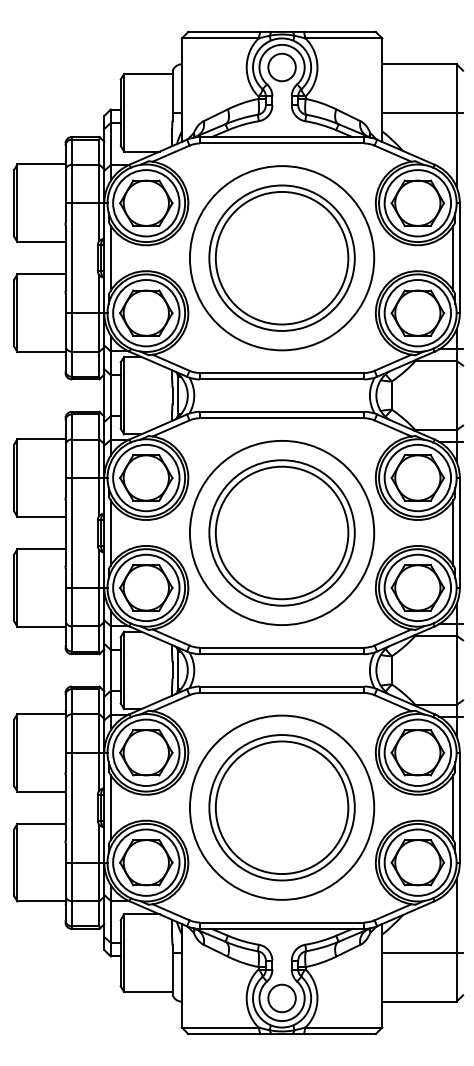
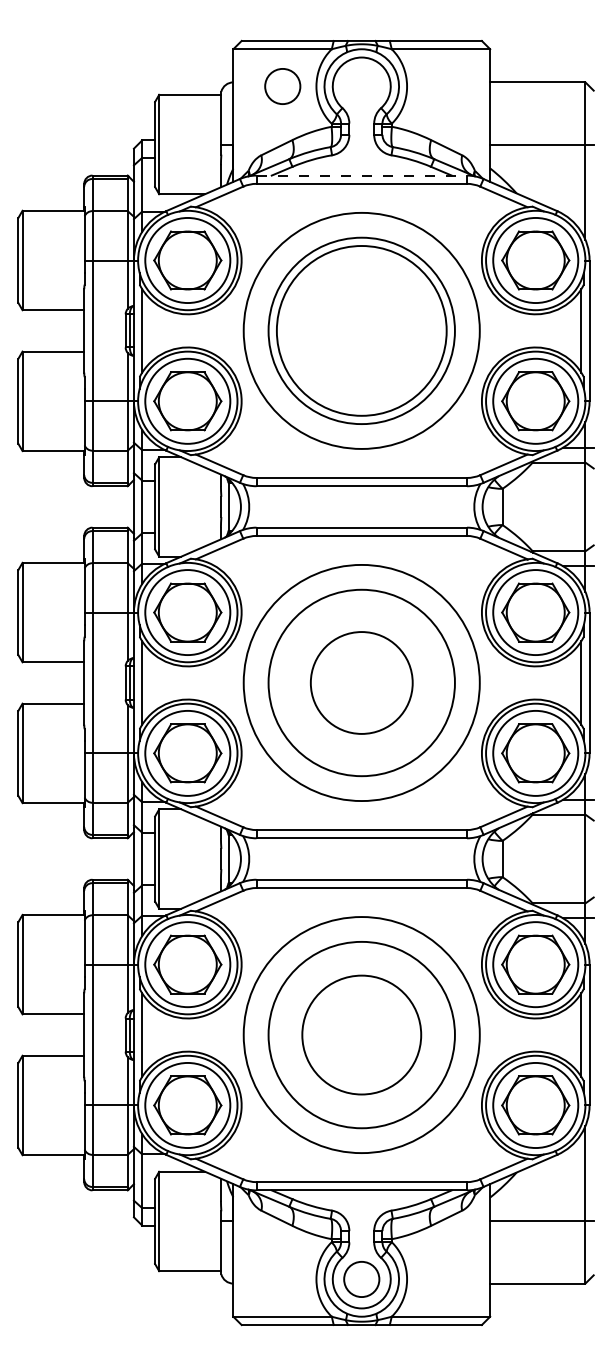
circle: (281, 67) -> (282, 86), moved
line: (282, 136) -> (362, 175), solid -> dashed
circle: (281, 532) -> (361, 682), size x0.6
circle: (281, 807) -> (361, 1034), size x0.7

